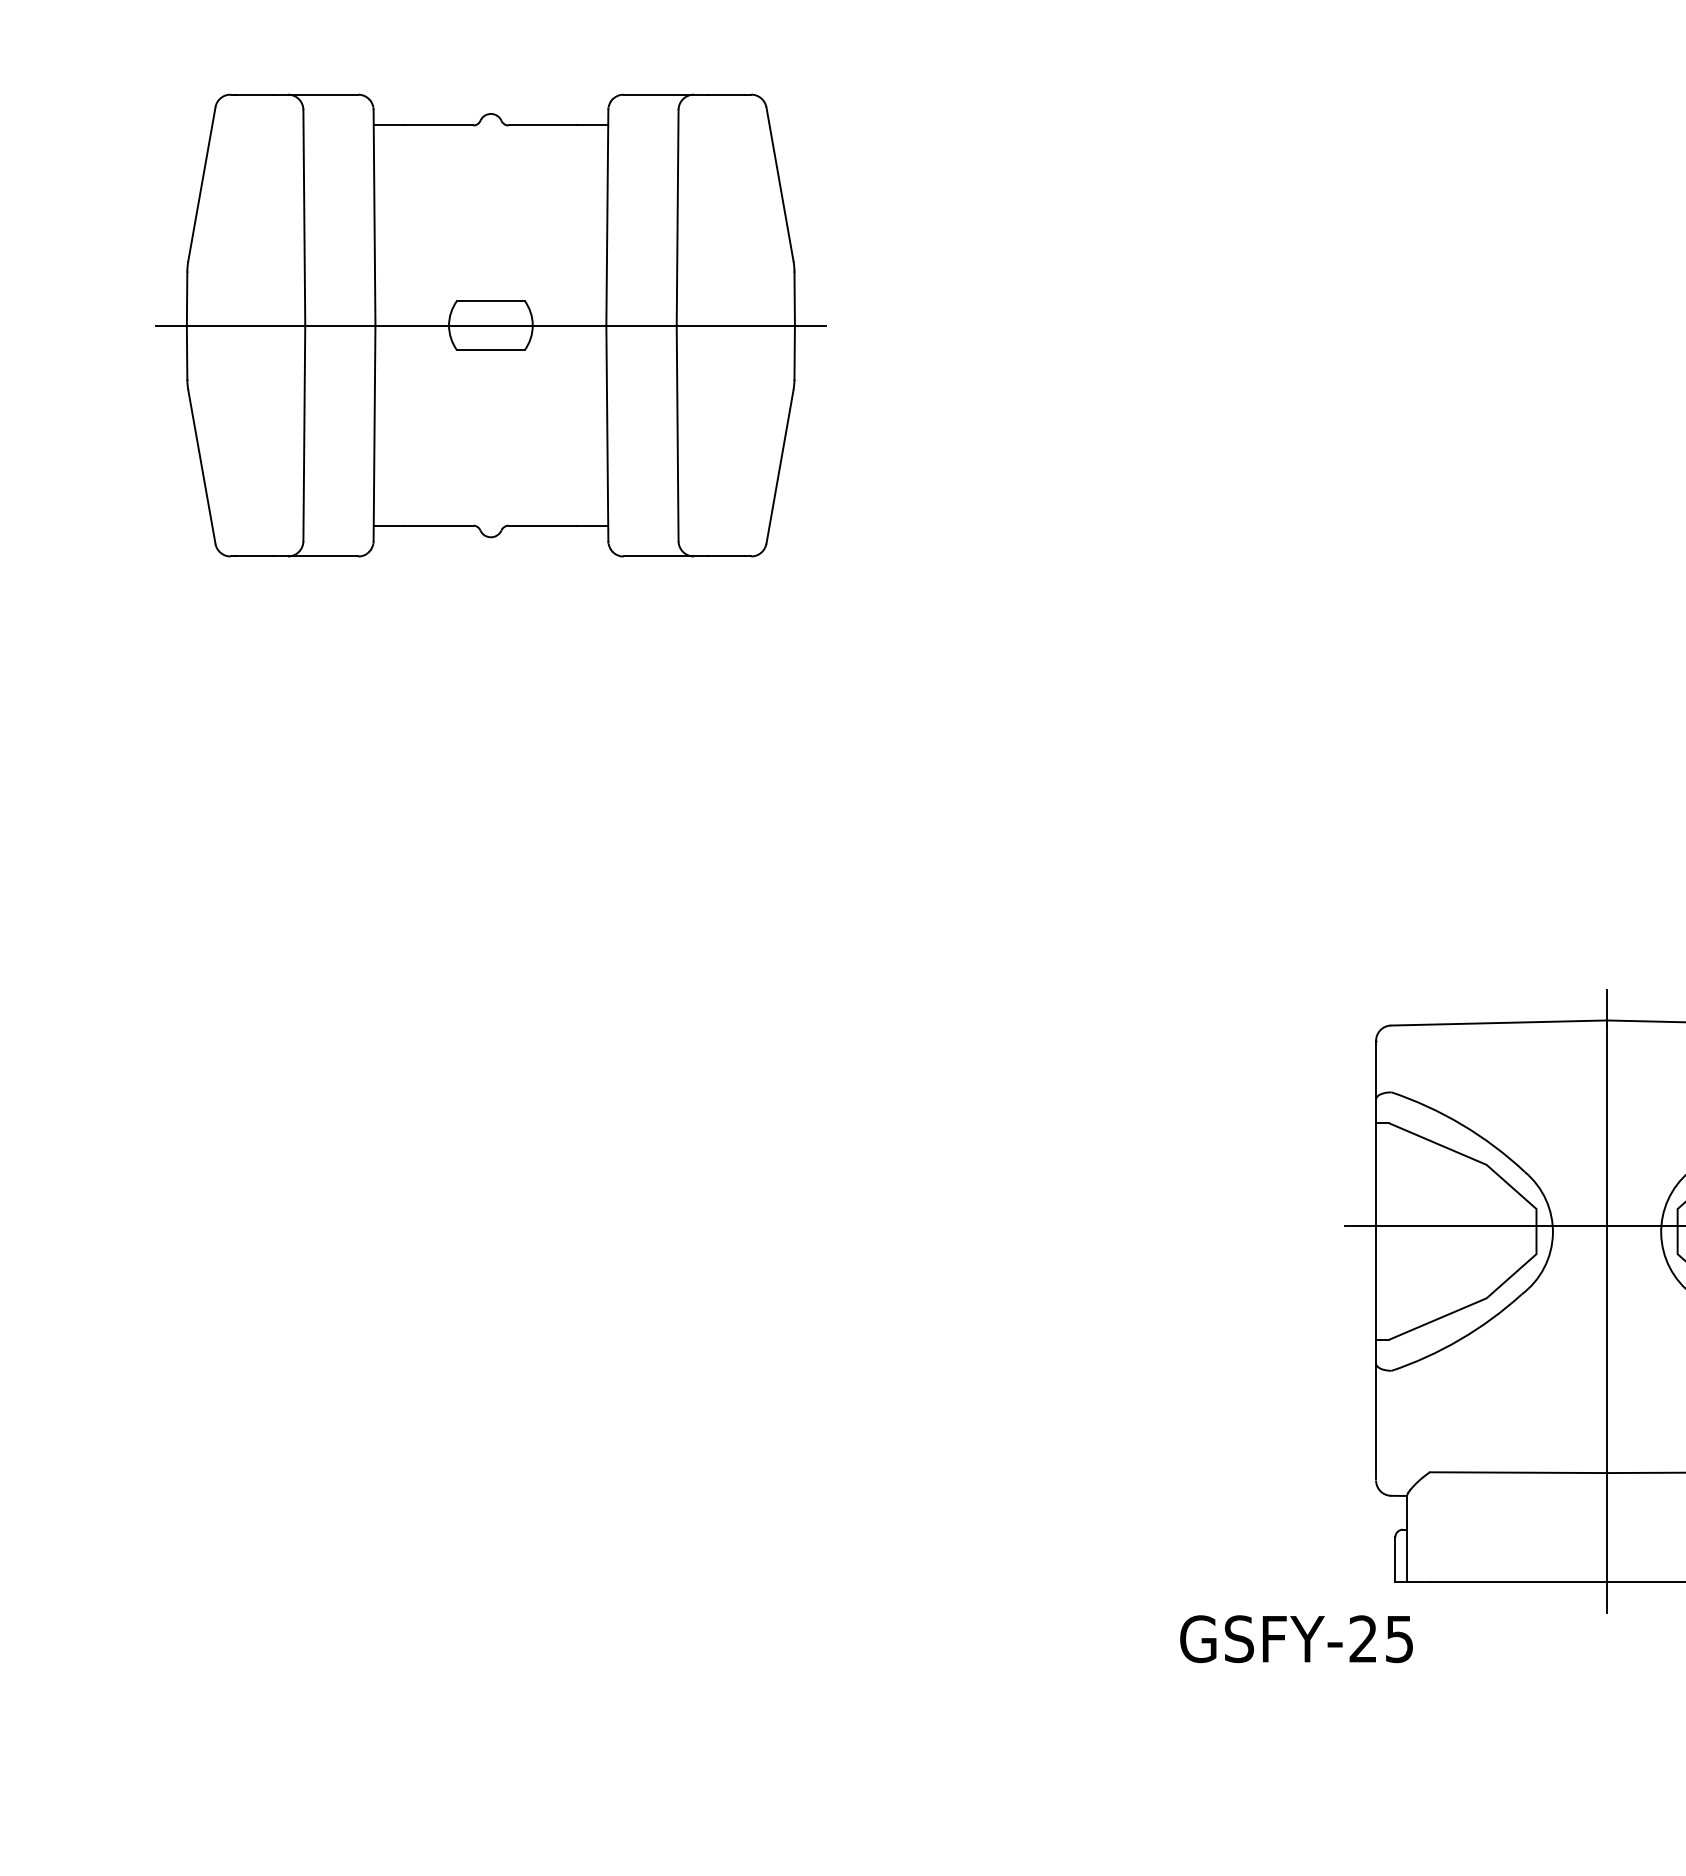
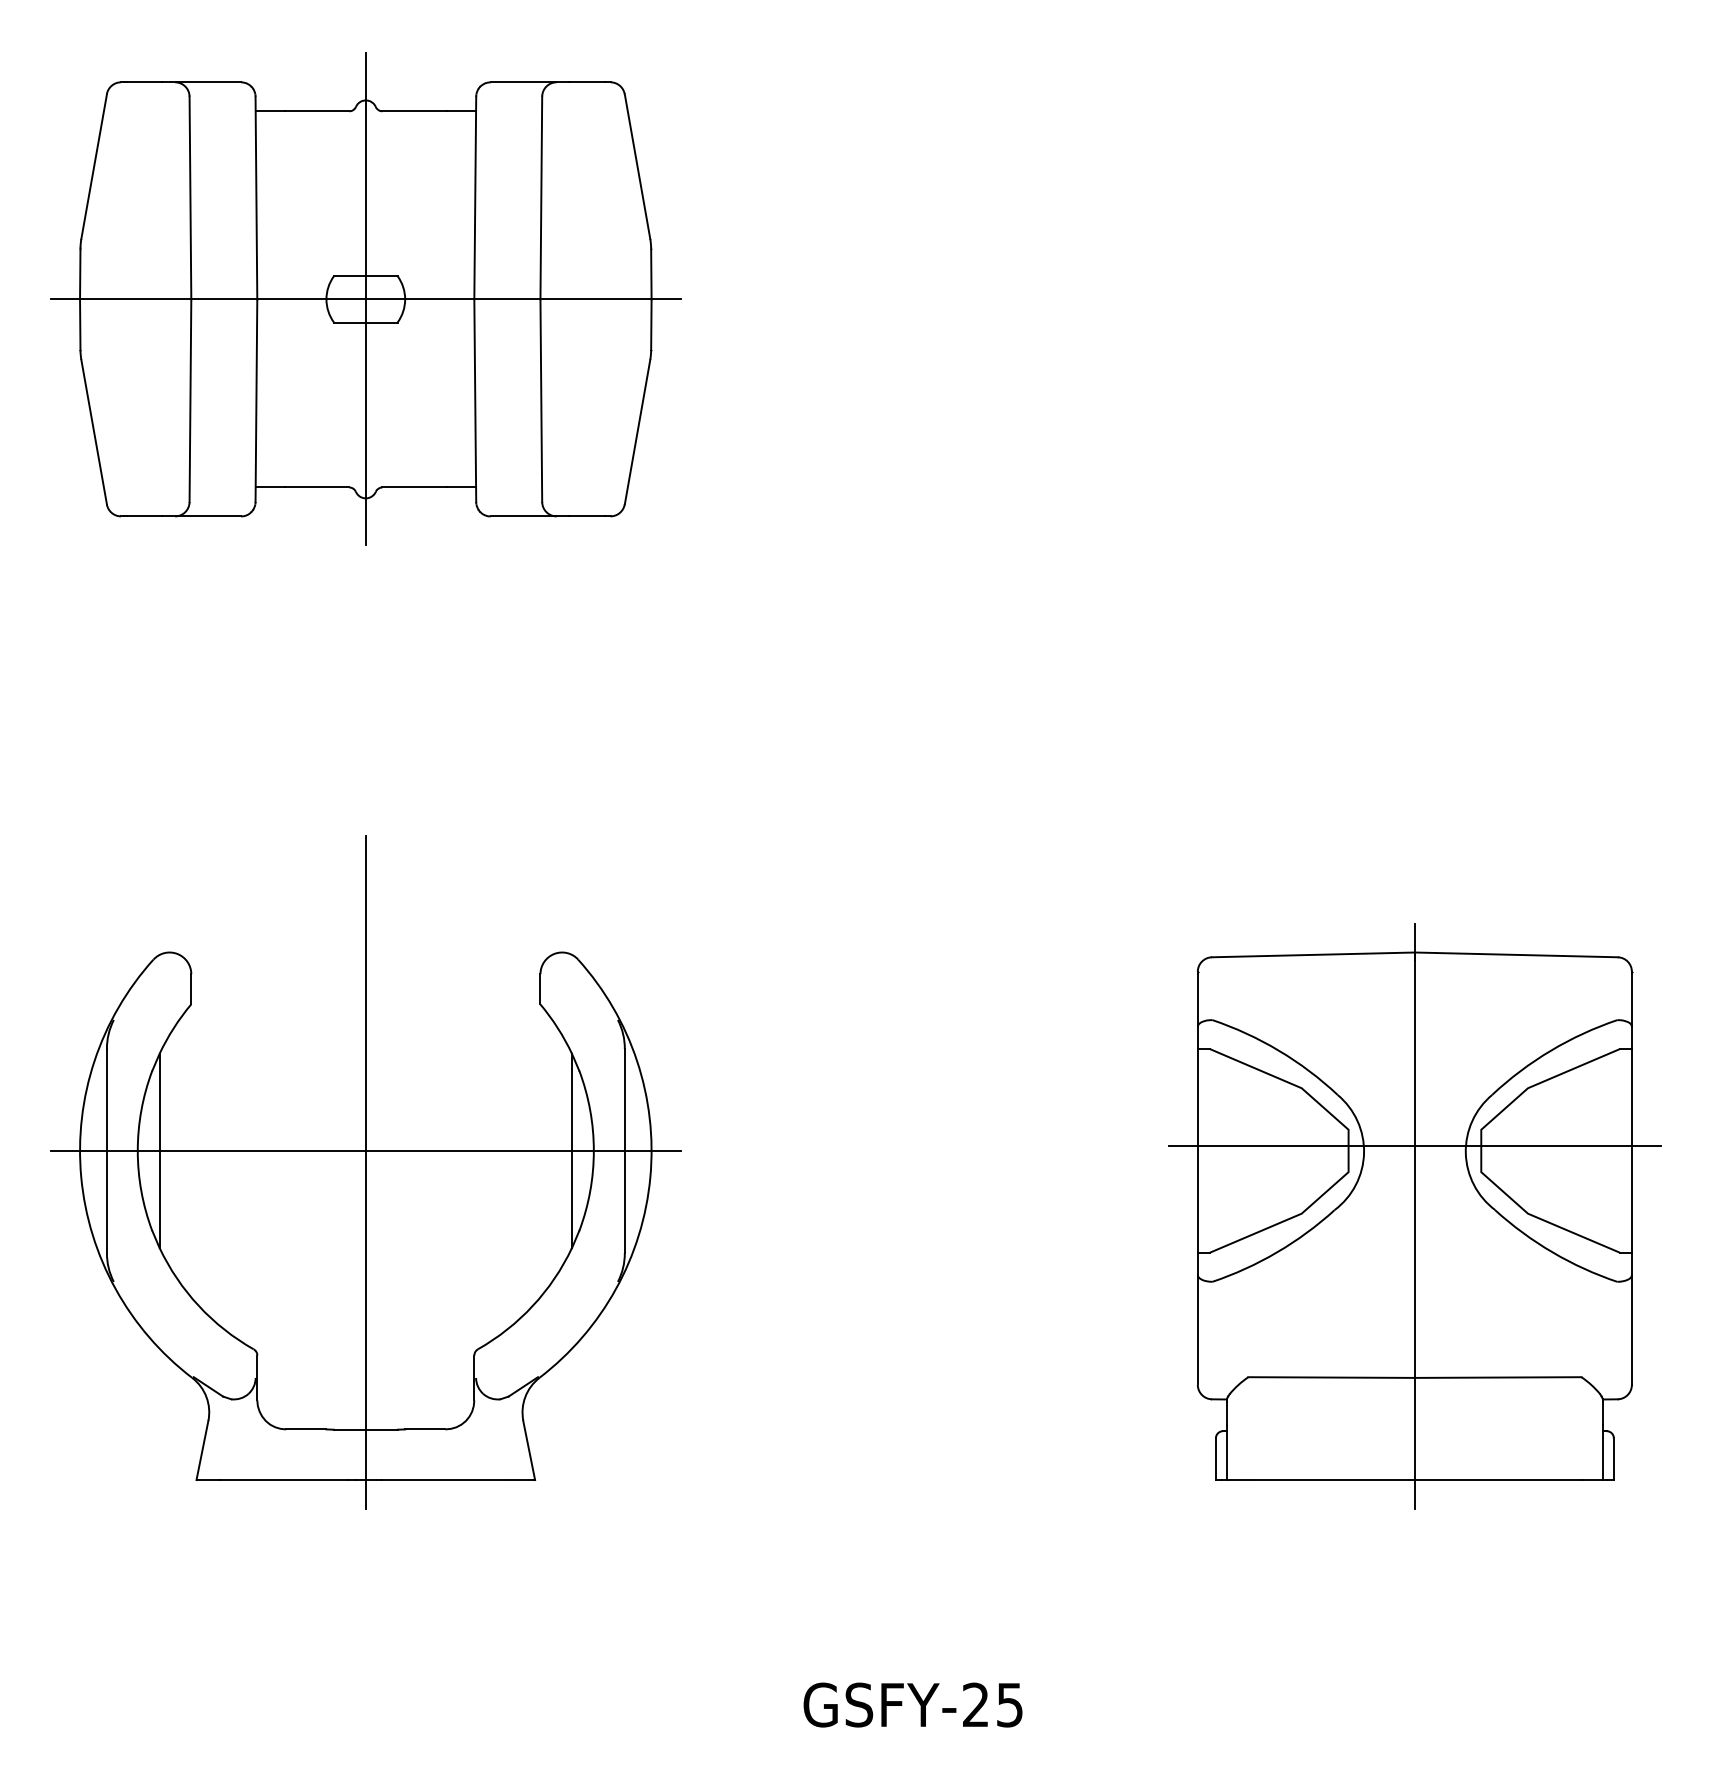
line: (490, 325) -> (365, 299), added
part: (490, 1254) -> (365, 1172), added
text: (1295, 1638) -> (912, 1704), moved

